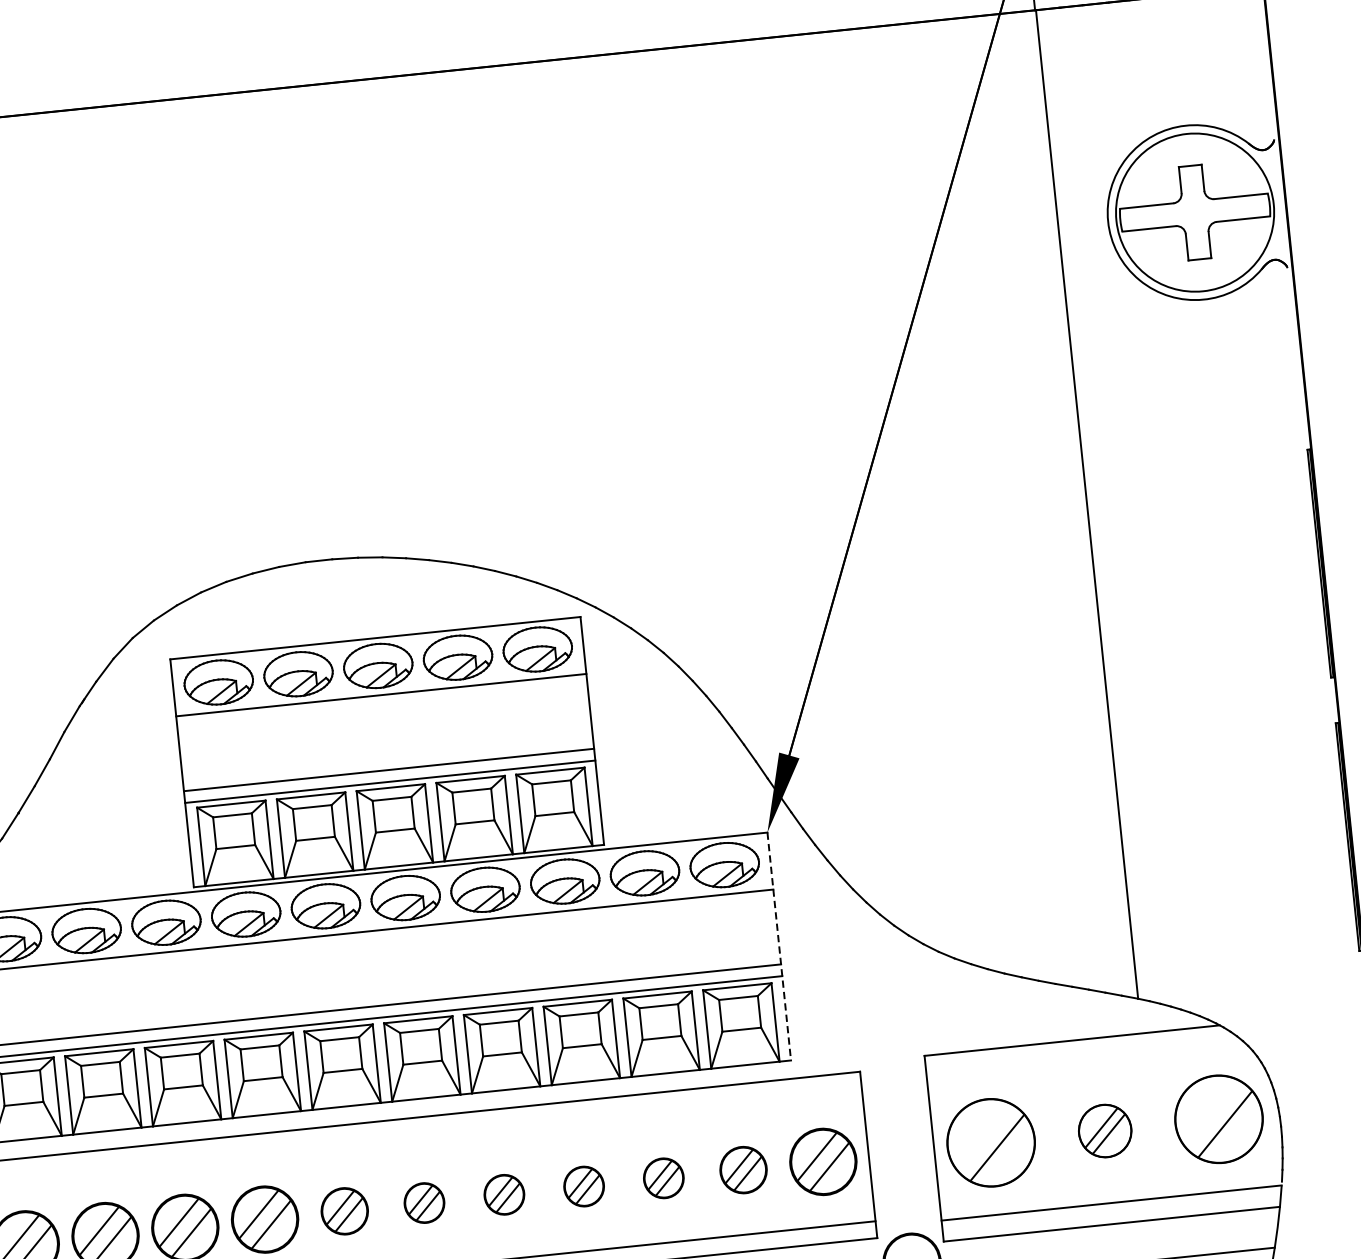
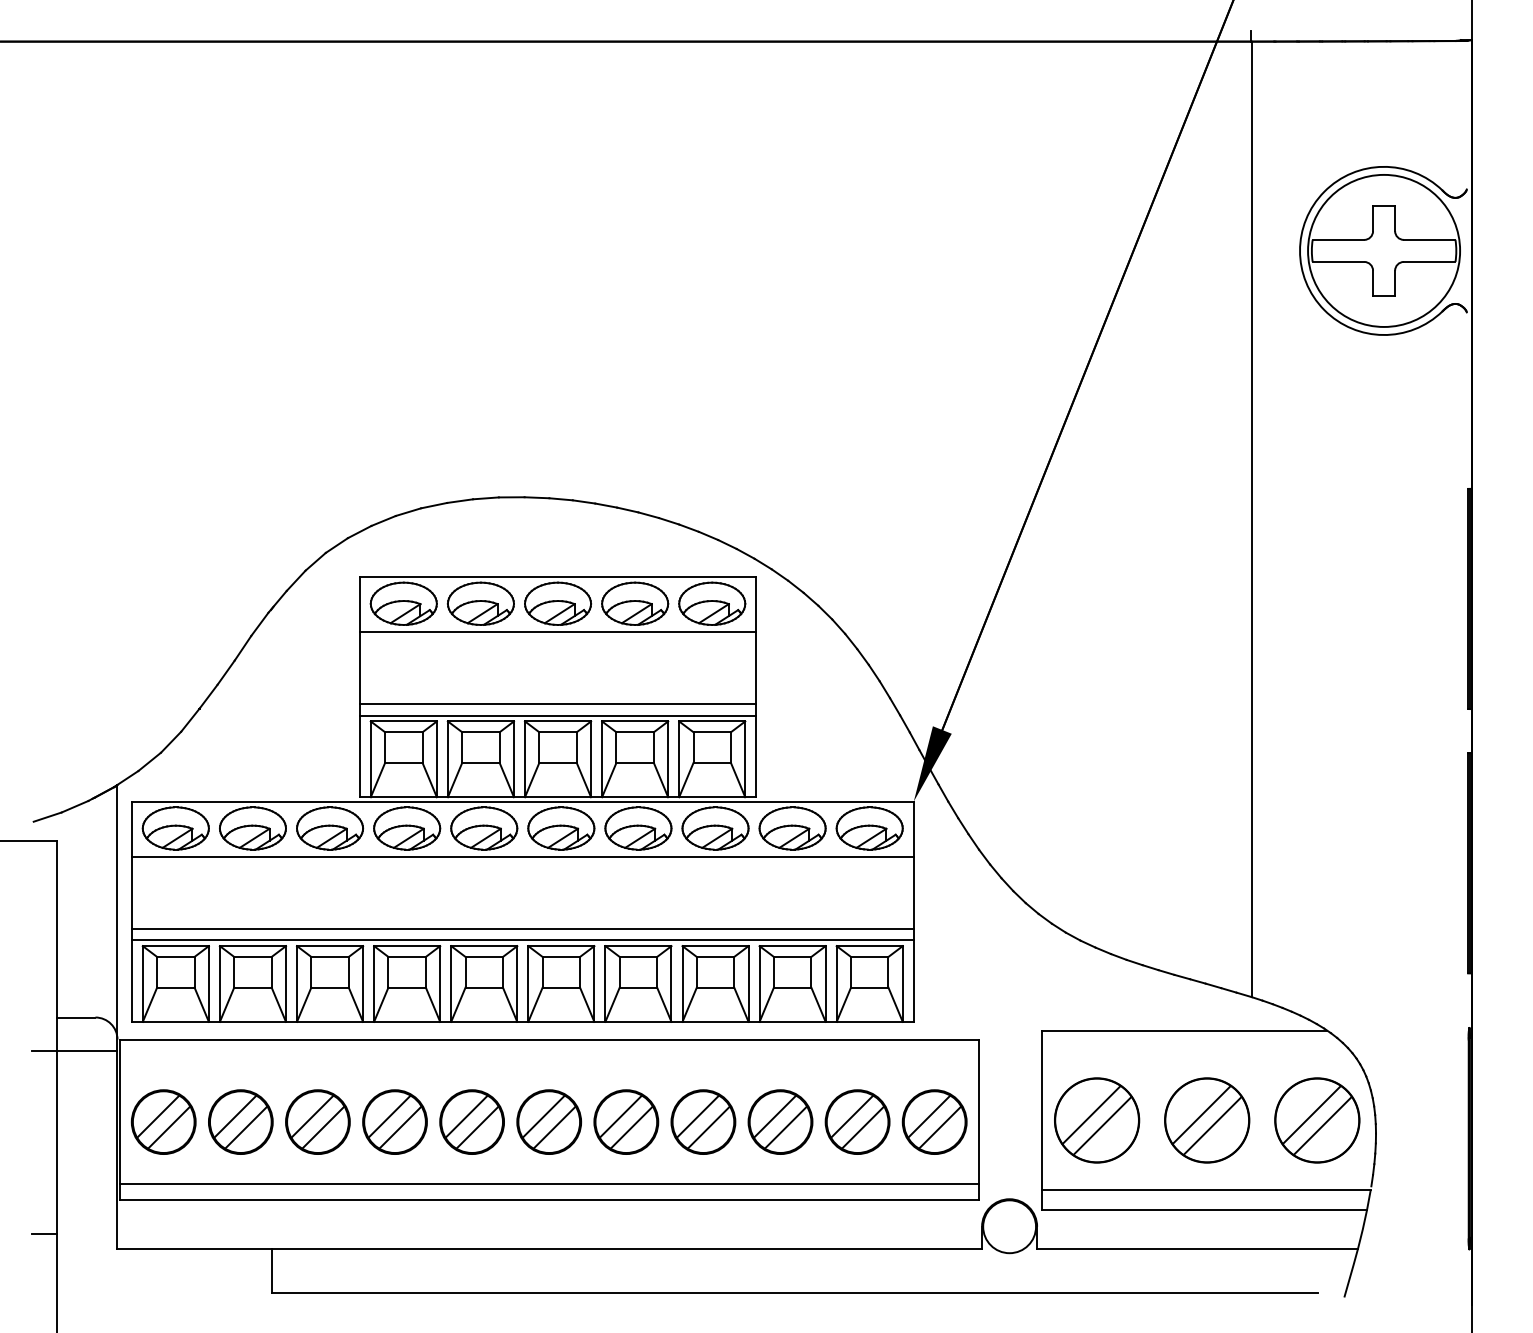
line: (779, 947) -> (913, 912), dashed -> solid
line: (1212, 1113) -> (1311, 1114), added
part: (1105, 1131) -> (1207, 1120), size x1.67
line: (984, 1137) -> (1091, 1114), added
part: (743, 1169) -> (857, 1121), size x1.43
part: (663, 1177) -> (780, 1121), size x1.67
part: (584, 1185) -> (703, 1121), size x1.67
part: (504, 1194) -> (626, 1121), size x1.67
part: (423, 1202) -> (548, 1121), size x1.67
part: (344, 1210) -> (471, 1121), size x1.43

